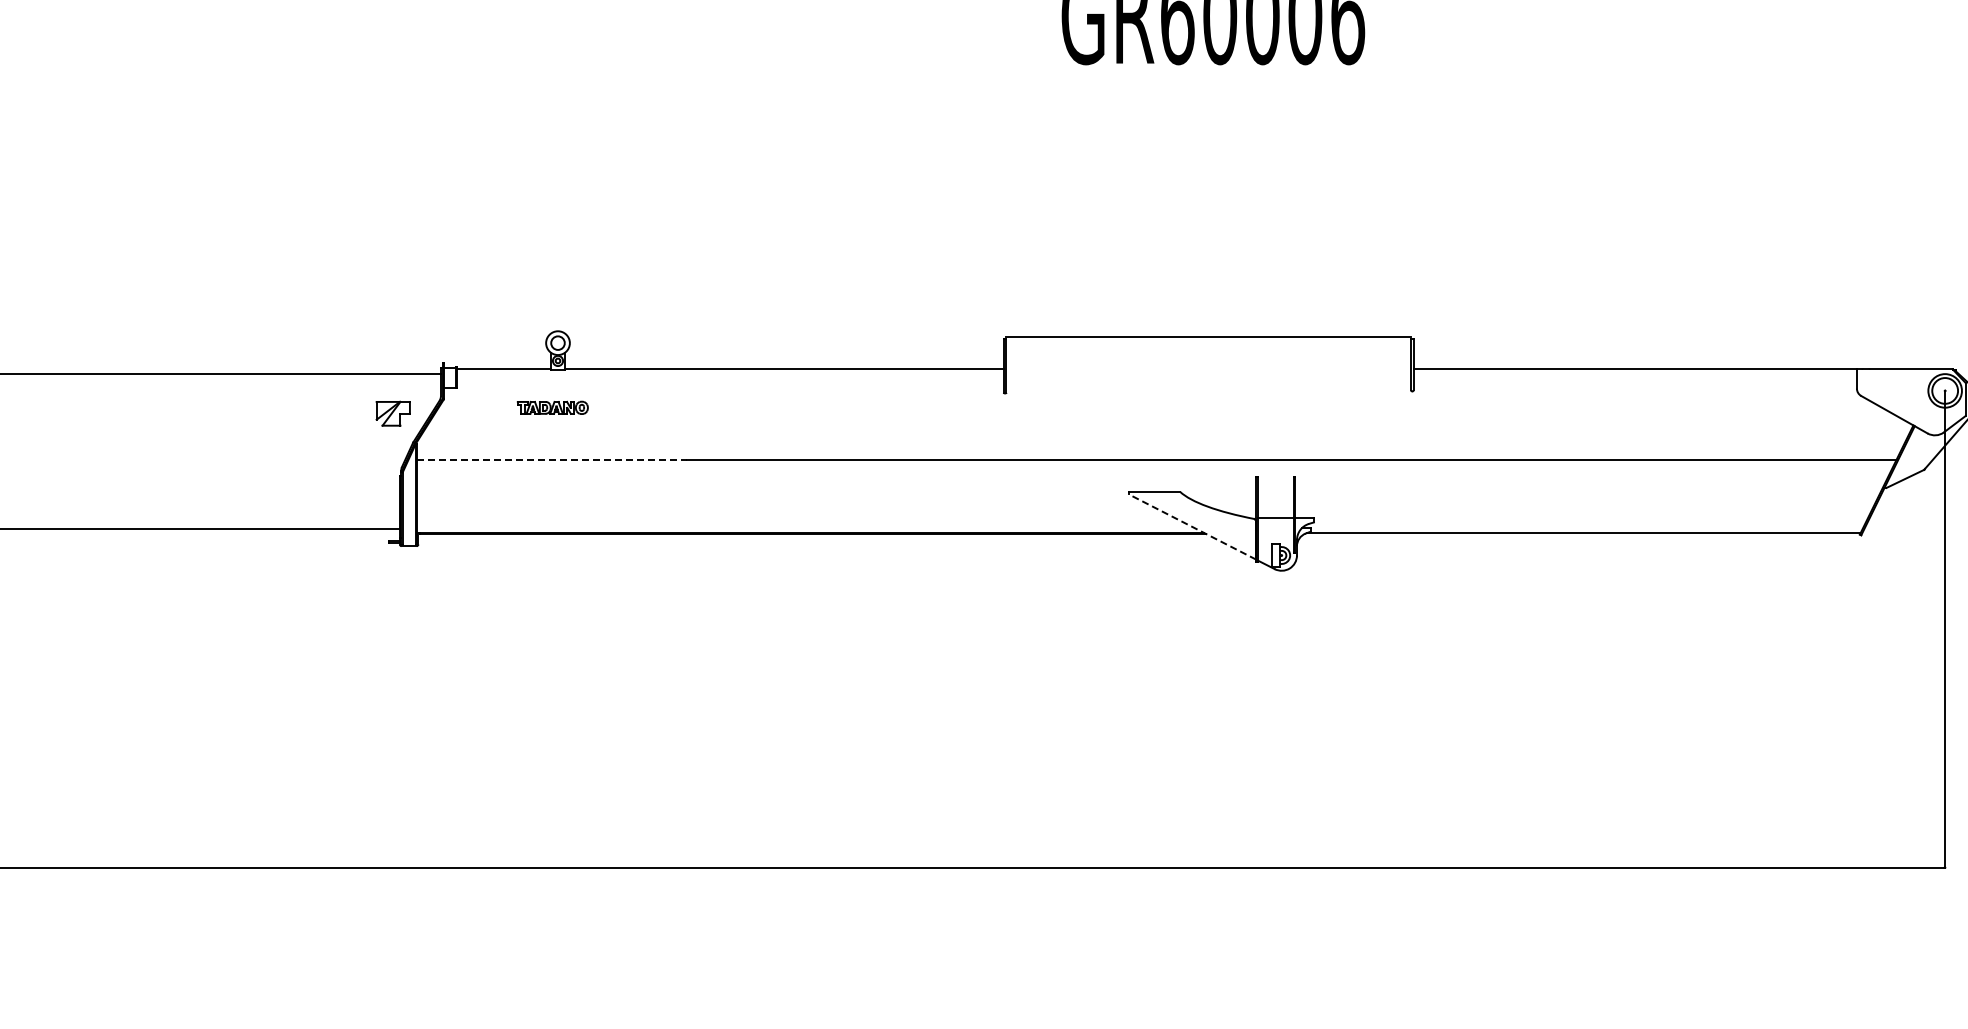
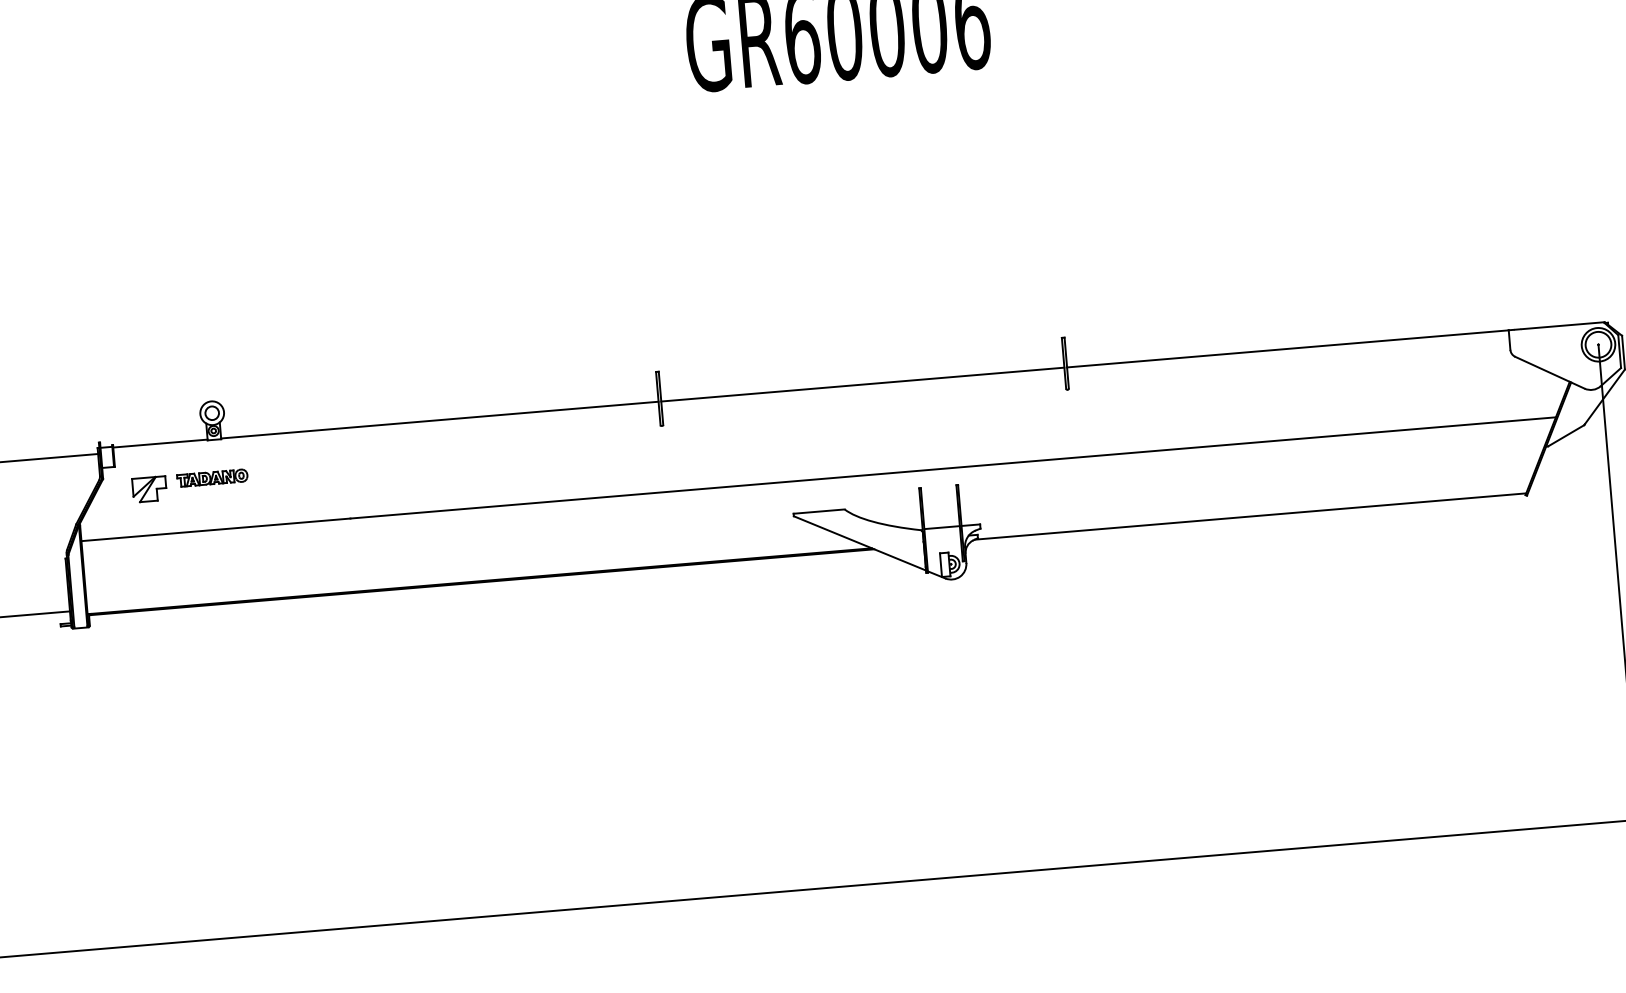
line: (1208, 337) -> (862, 385), moved
part: (392, 413) -> (148, 489), moved
line: (551, 459) -> (215, 529), dashed -> solid
line: (1192, 526) -> (859, 542), dashed -> solid

